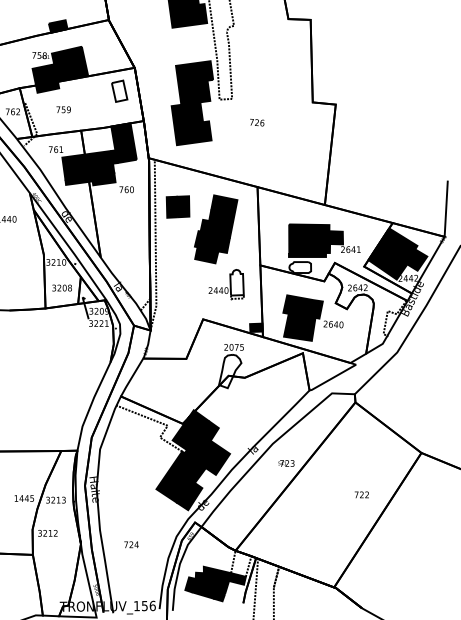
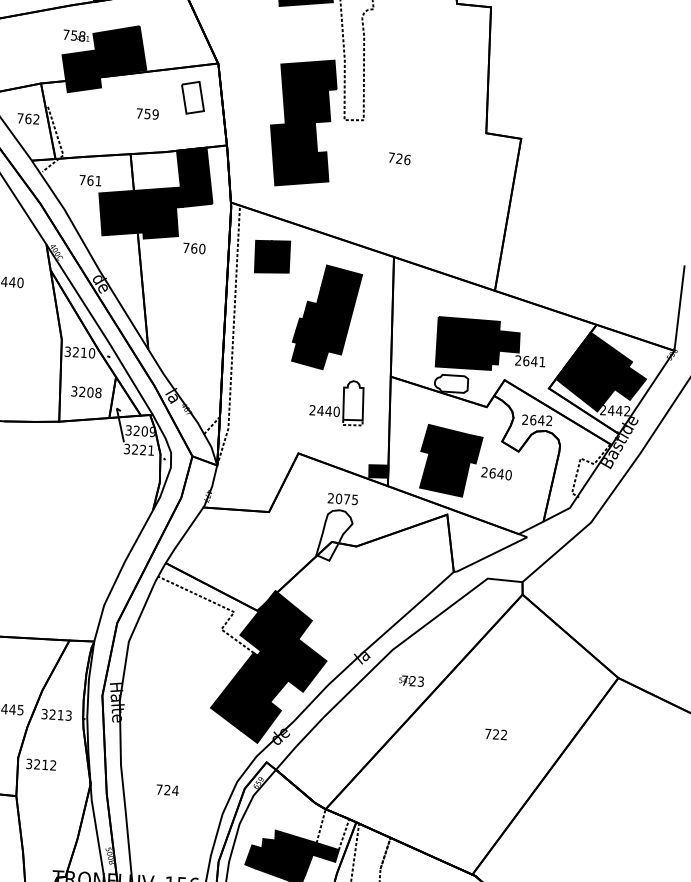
text: (63, 109) -> (147, 113), moved
part: (177, 206) -> (271, 256), moved
text: (361, 494) -> (495, 733), moved

